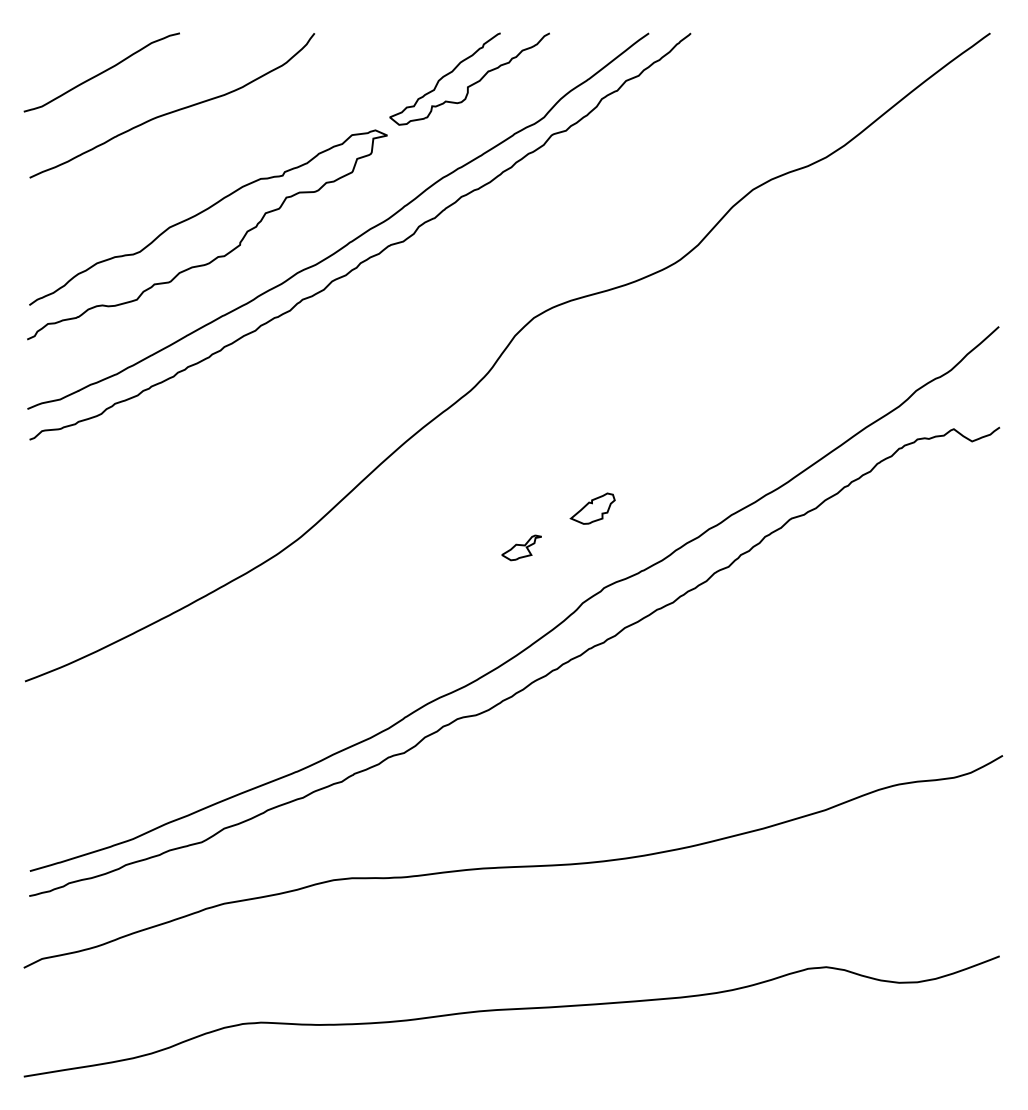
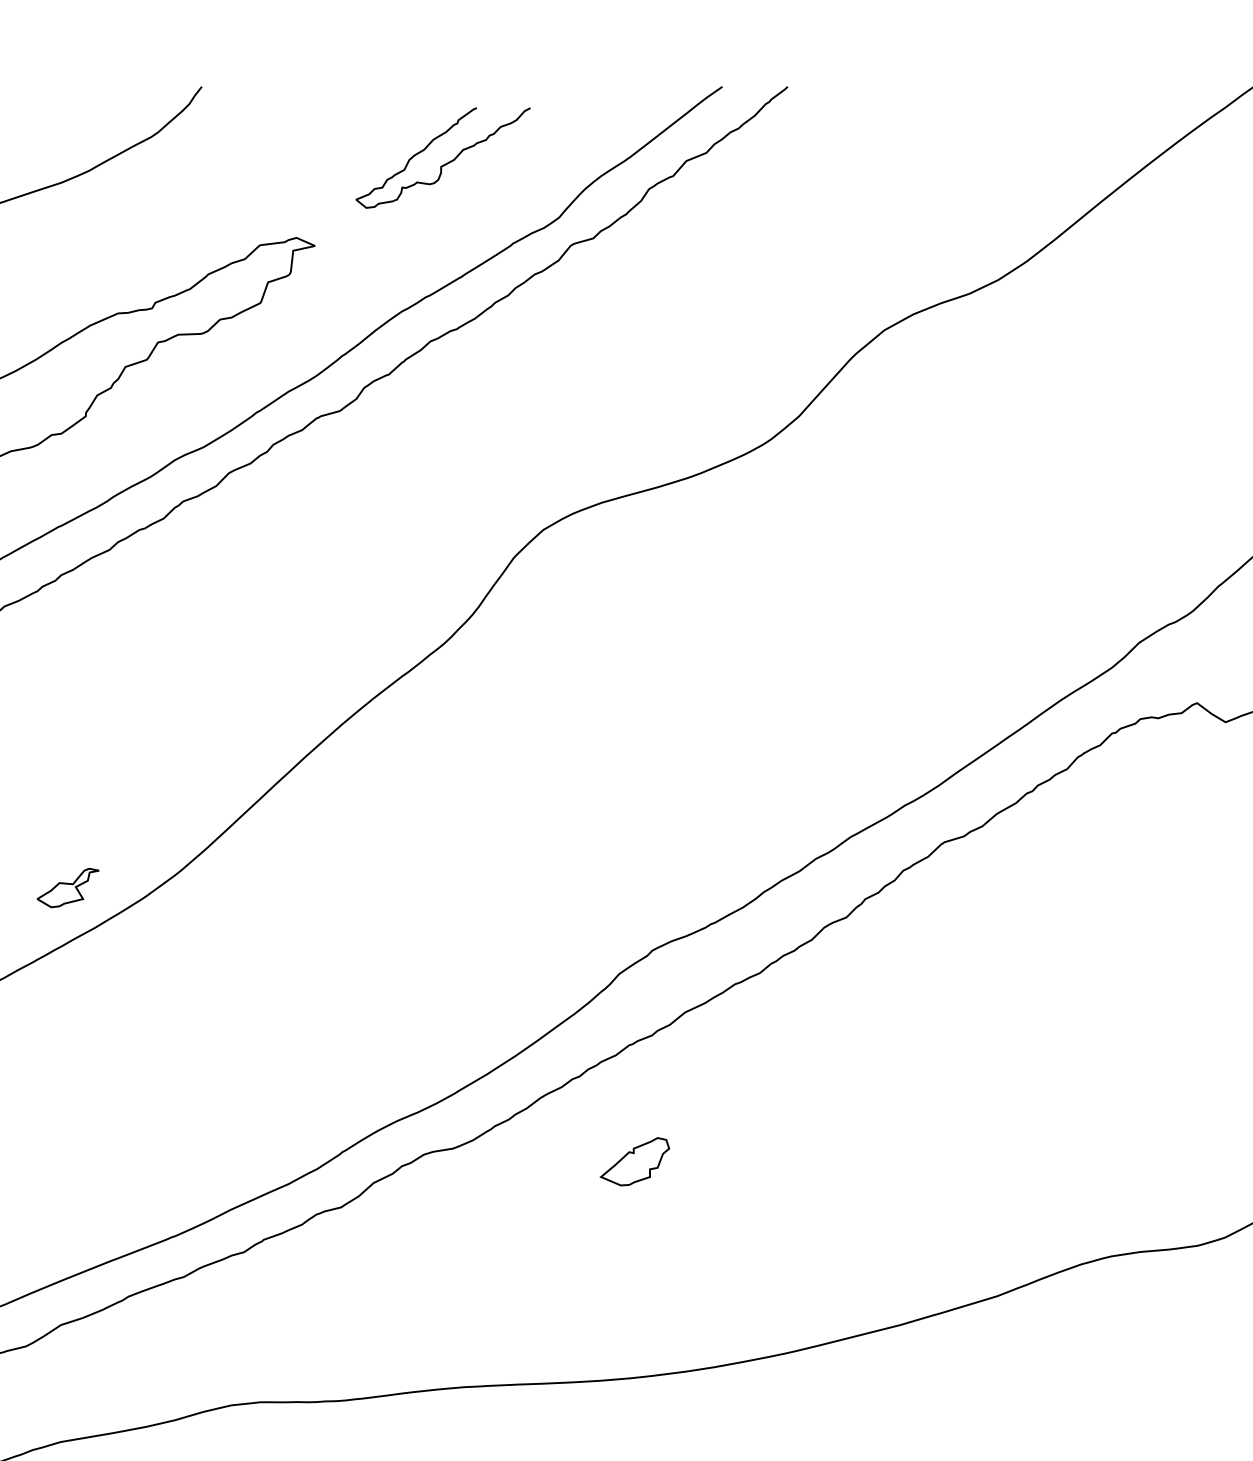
part: (469, 78) -> (442, 157), size x0.7
part: (592, 508) -> (634, 1161), moved
part: (521, 547) -> (67, 887), moved

